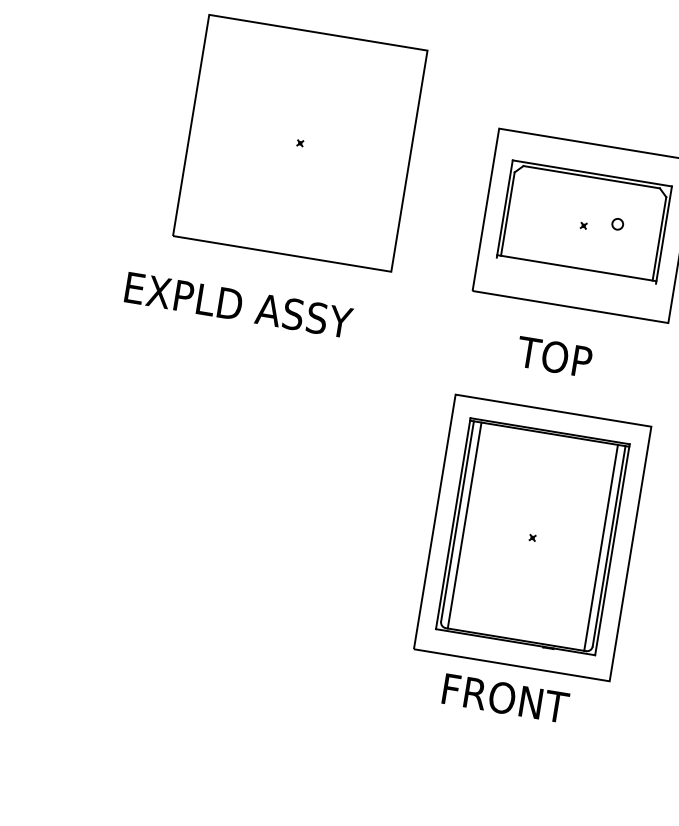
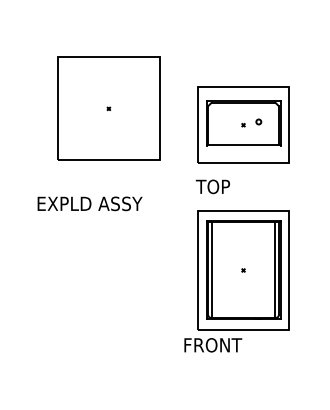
text: (237, 304) -> (89, 203), moved
text: (553, 356) -> (212, 186), moved
text: (506, 699) -> (213, 345), moved

